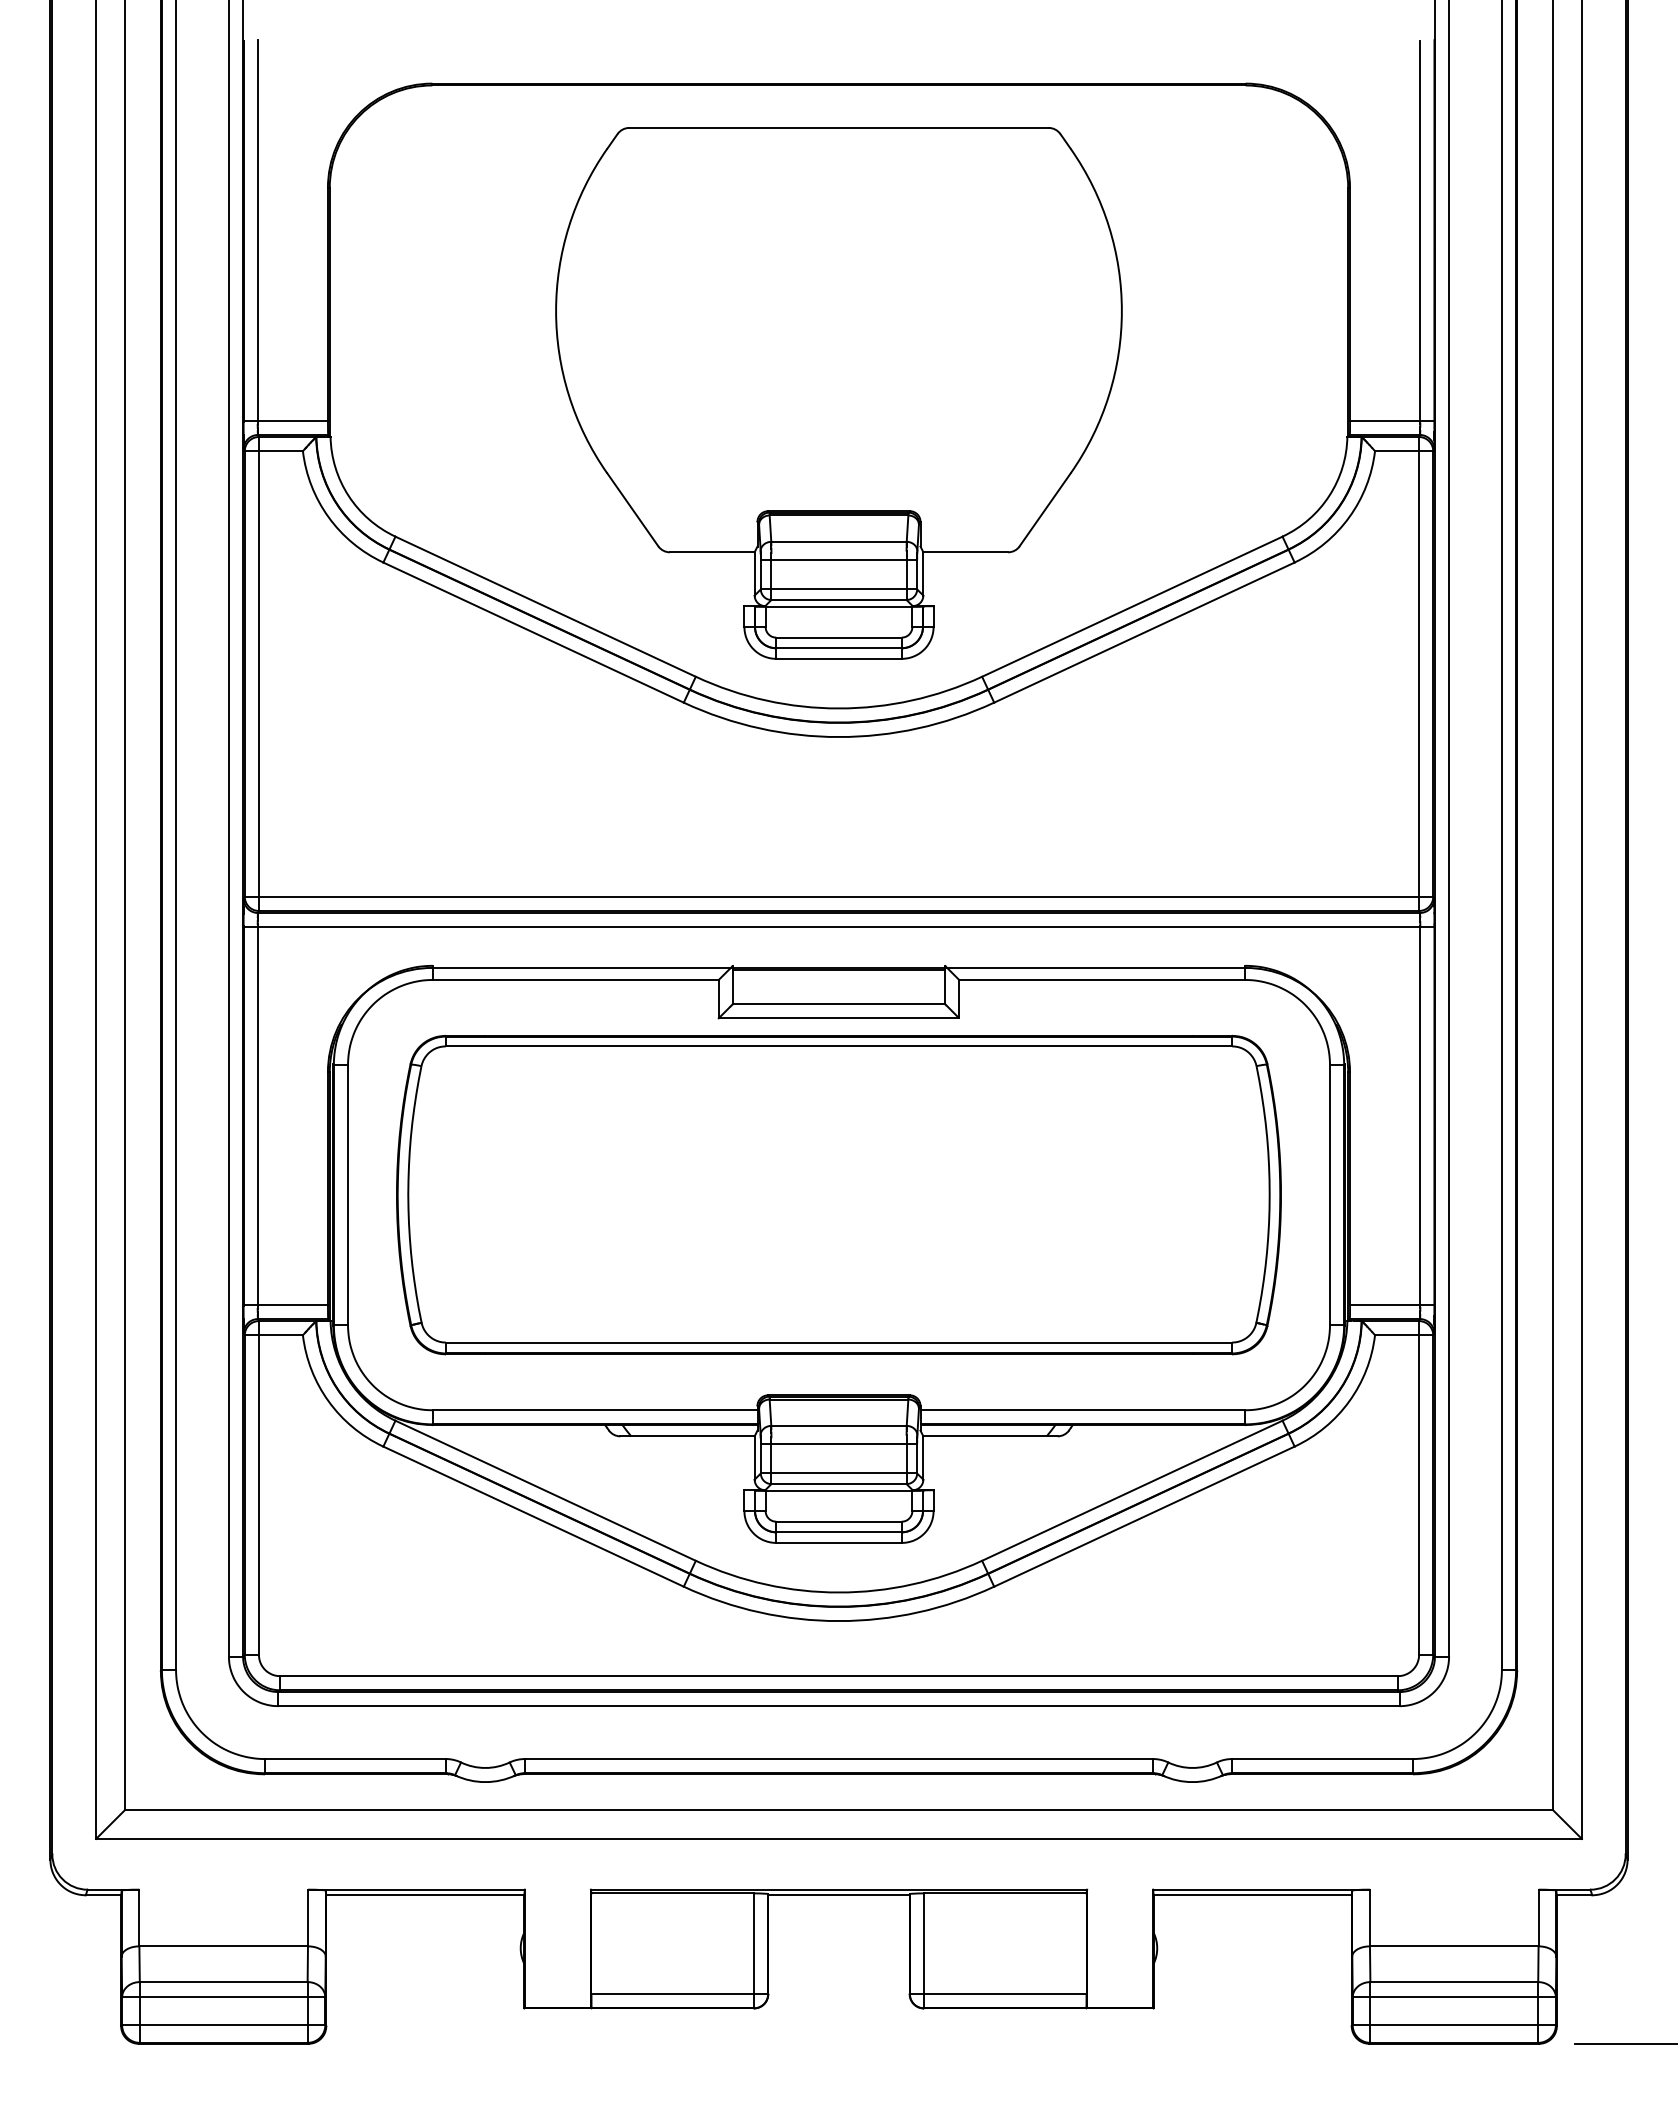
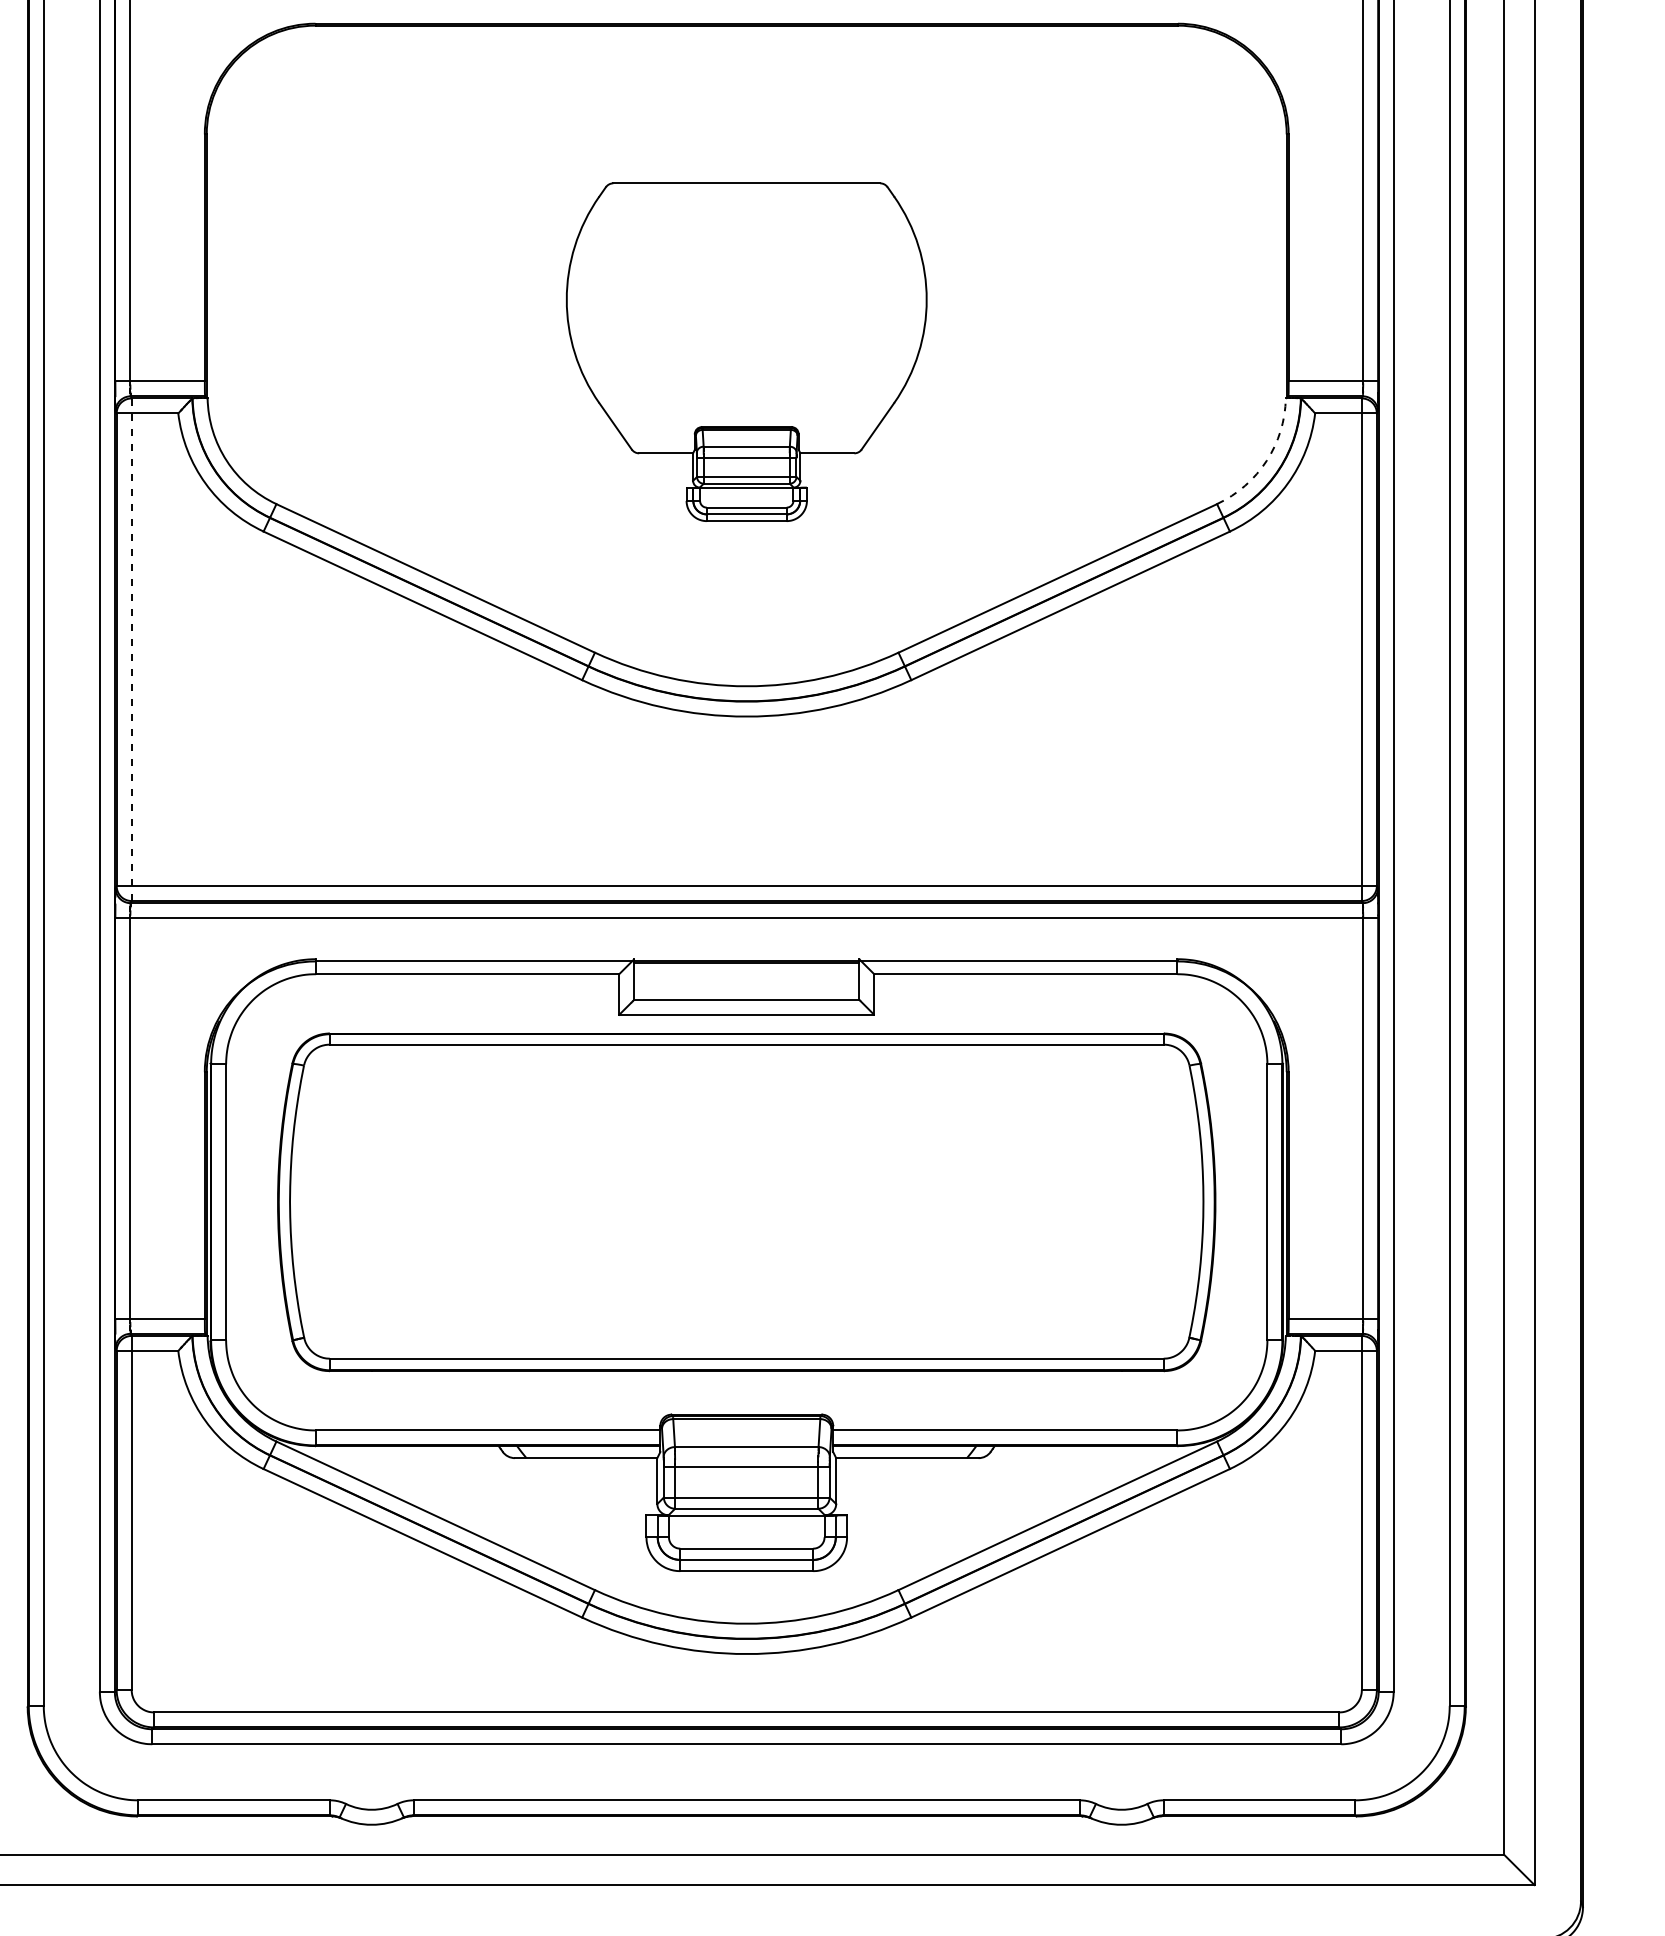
part: (838, 393) -> (746, 352), size x0.6
arc: (1329, 495) -> (1266, 460), solid -> dashed
line: (258, 674) -> (131, 650), solid -> dashed

